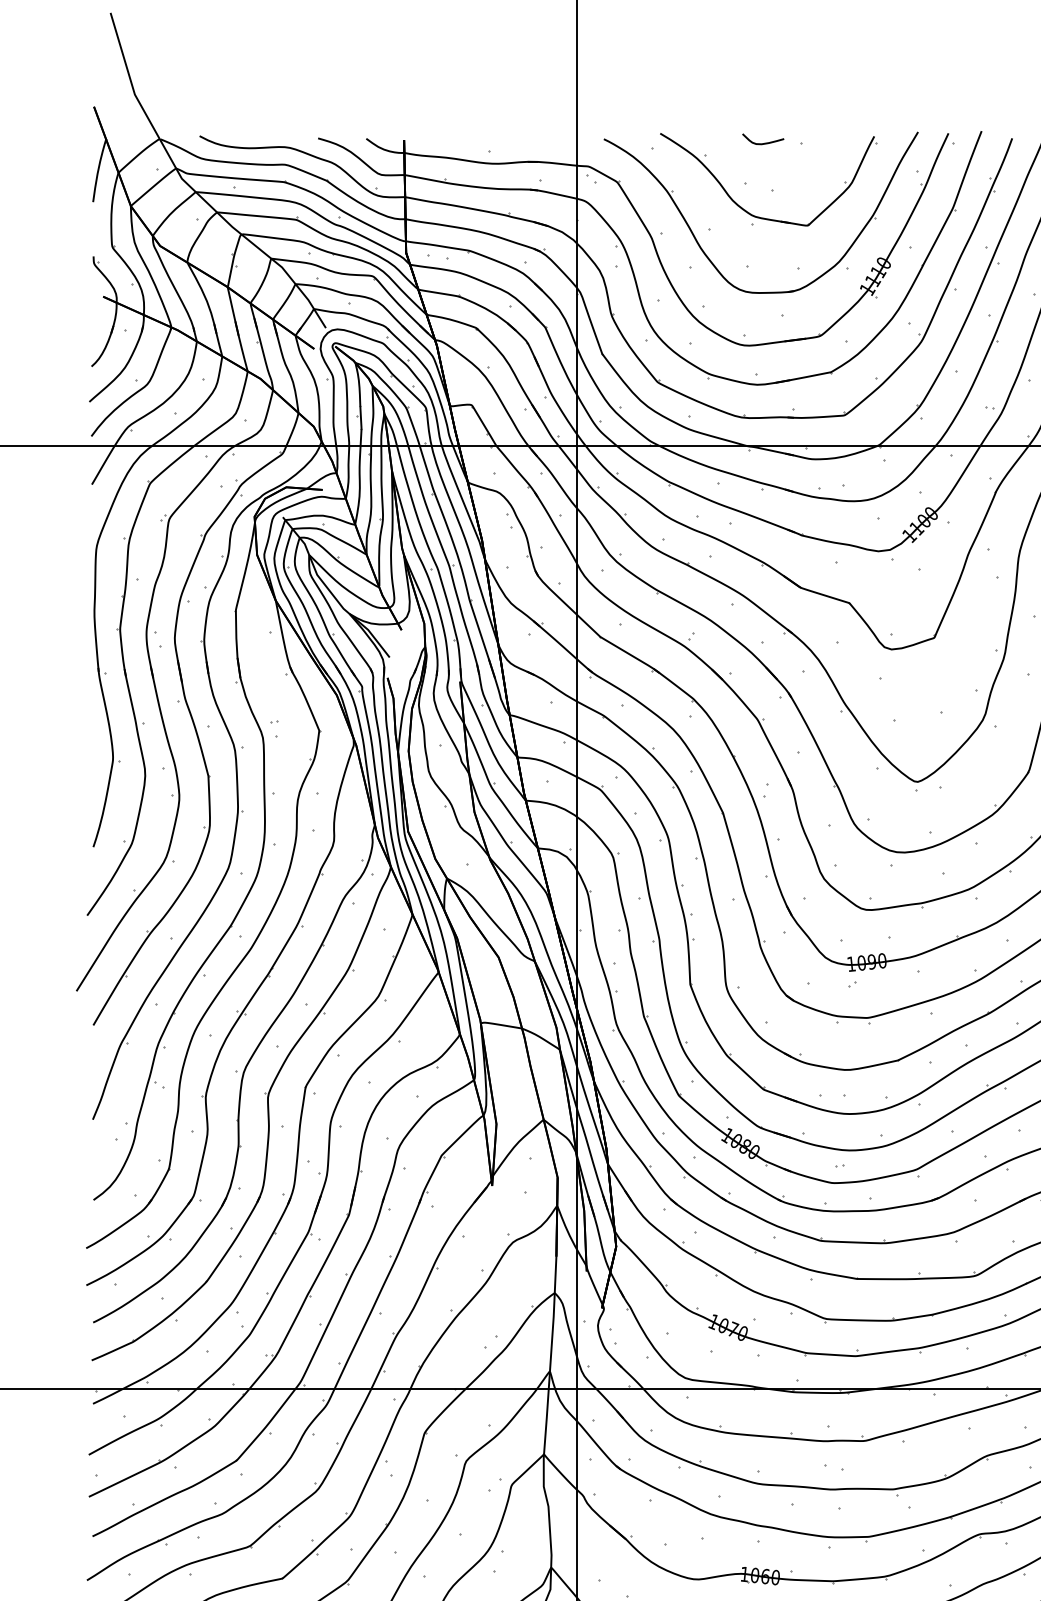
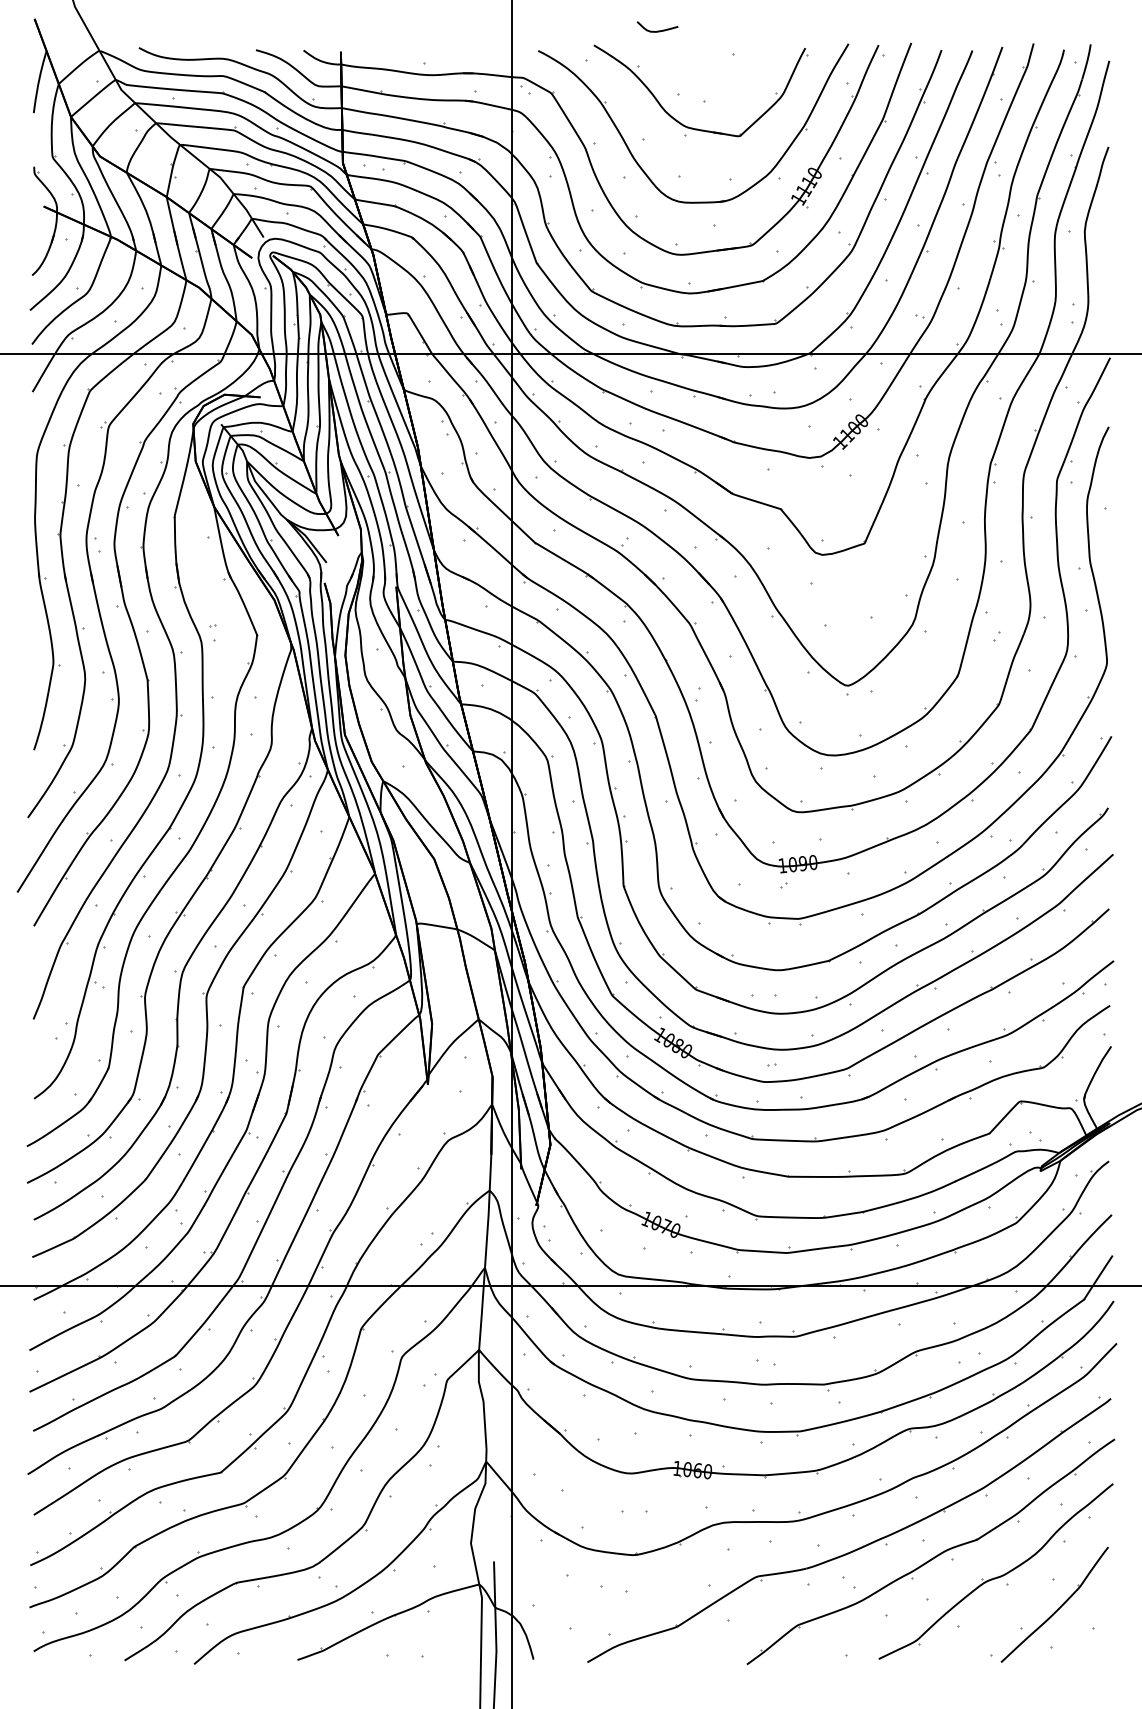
curve: (763, 142) -> (657, 30), moved

